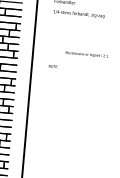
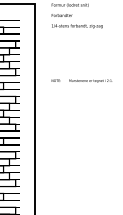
text: (86, 54) -> (90, 80), moved

